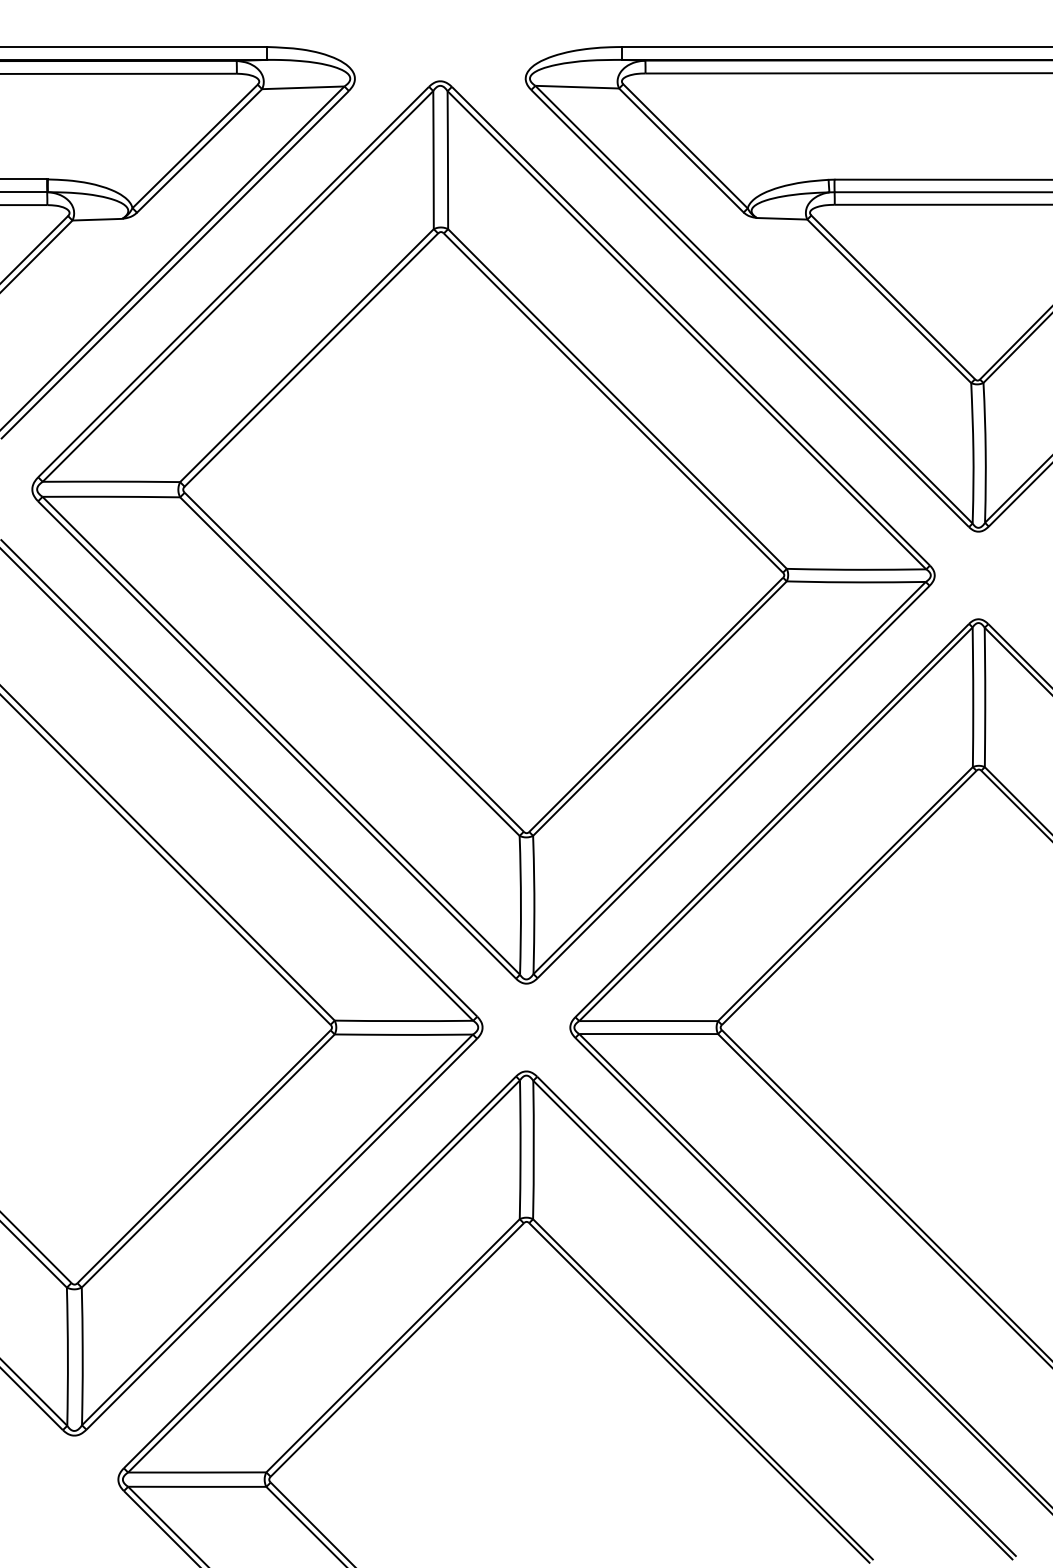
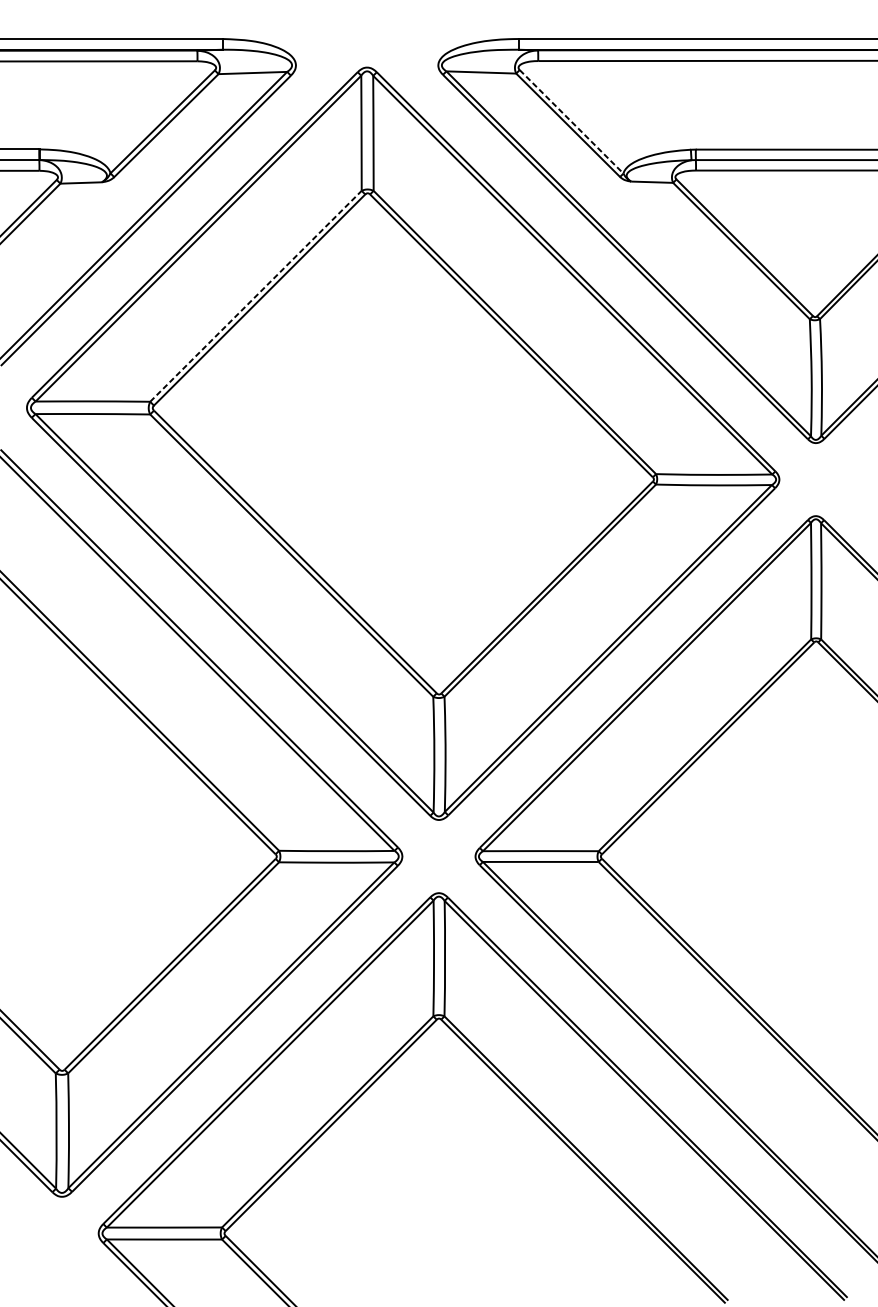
line: (685, 146) -> (571, 121), solid -> dashed
line: (307, 355) -> (256, 296), solid -> dashed

